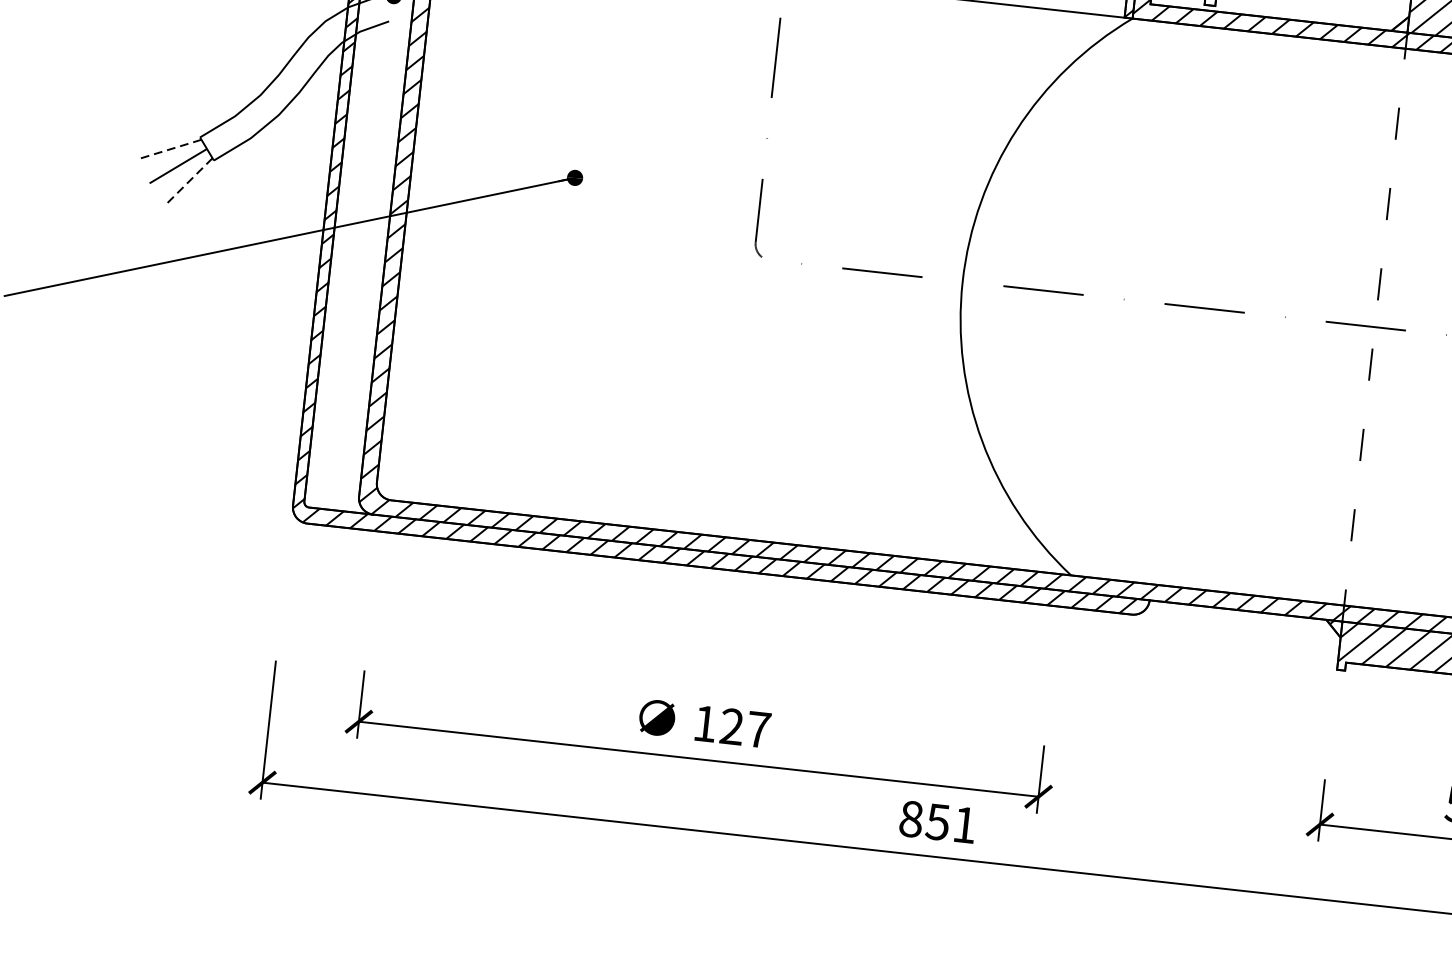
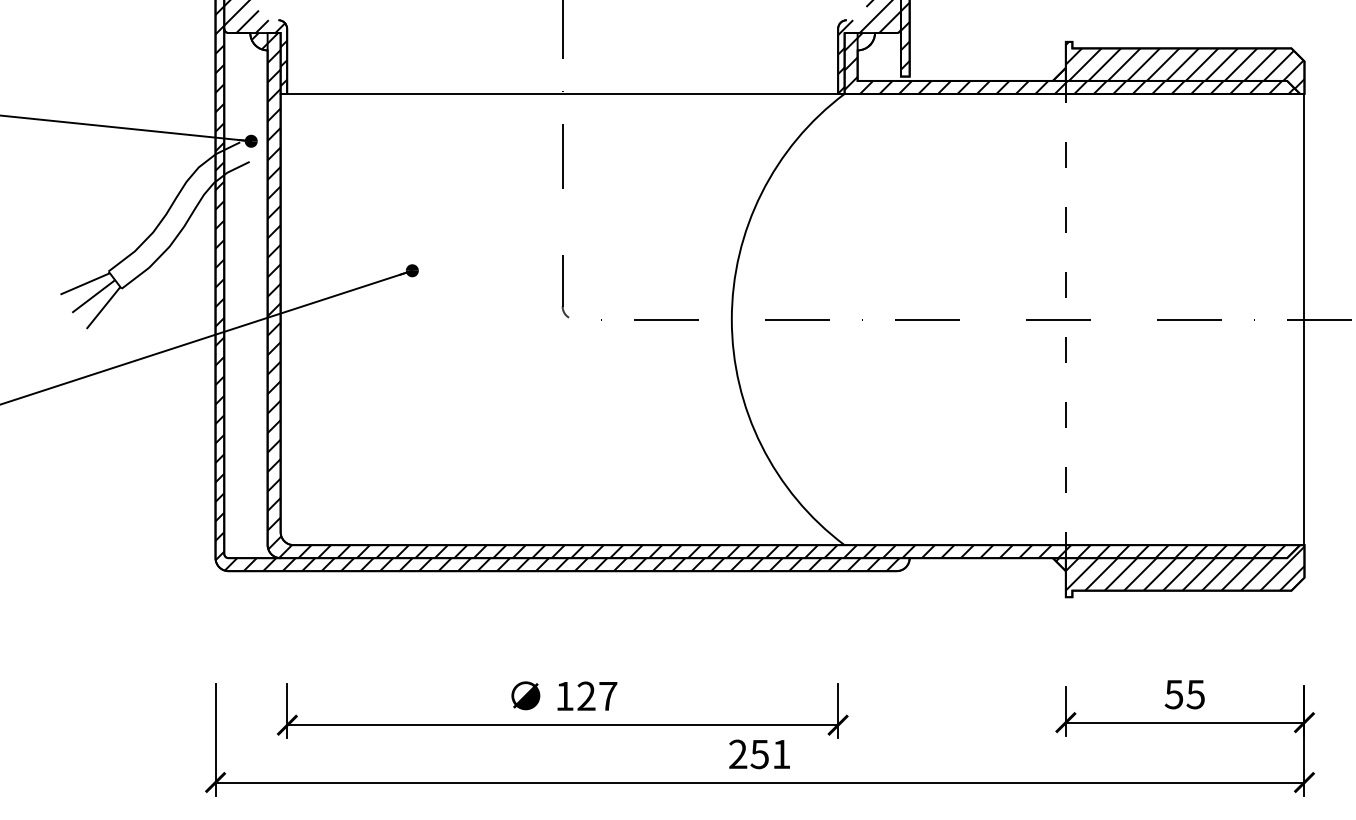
line: (169, 149) -> (85, 283), dashed -> solid
line: (188, 181) -> (103, 307), dashed -> solid
text: (911, 819) -> (738, 754), 851 -> 251

